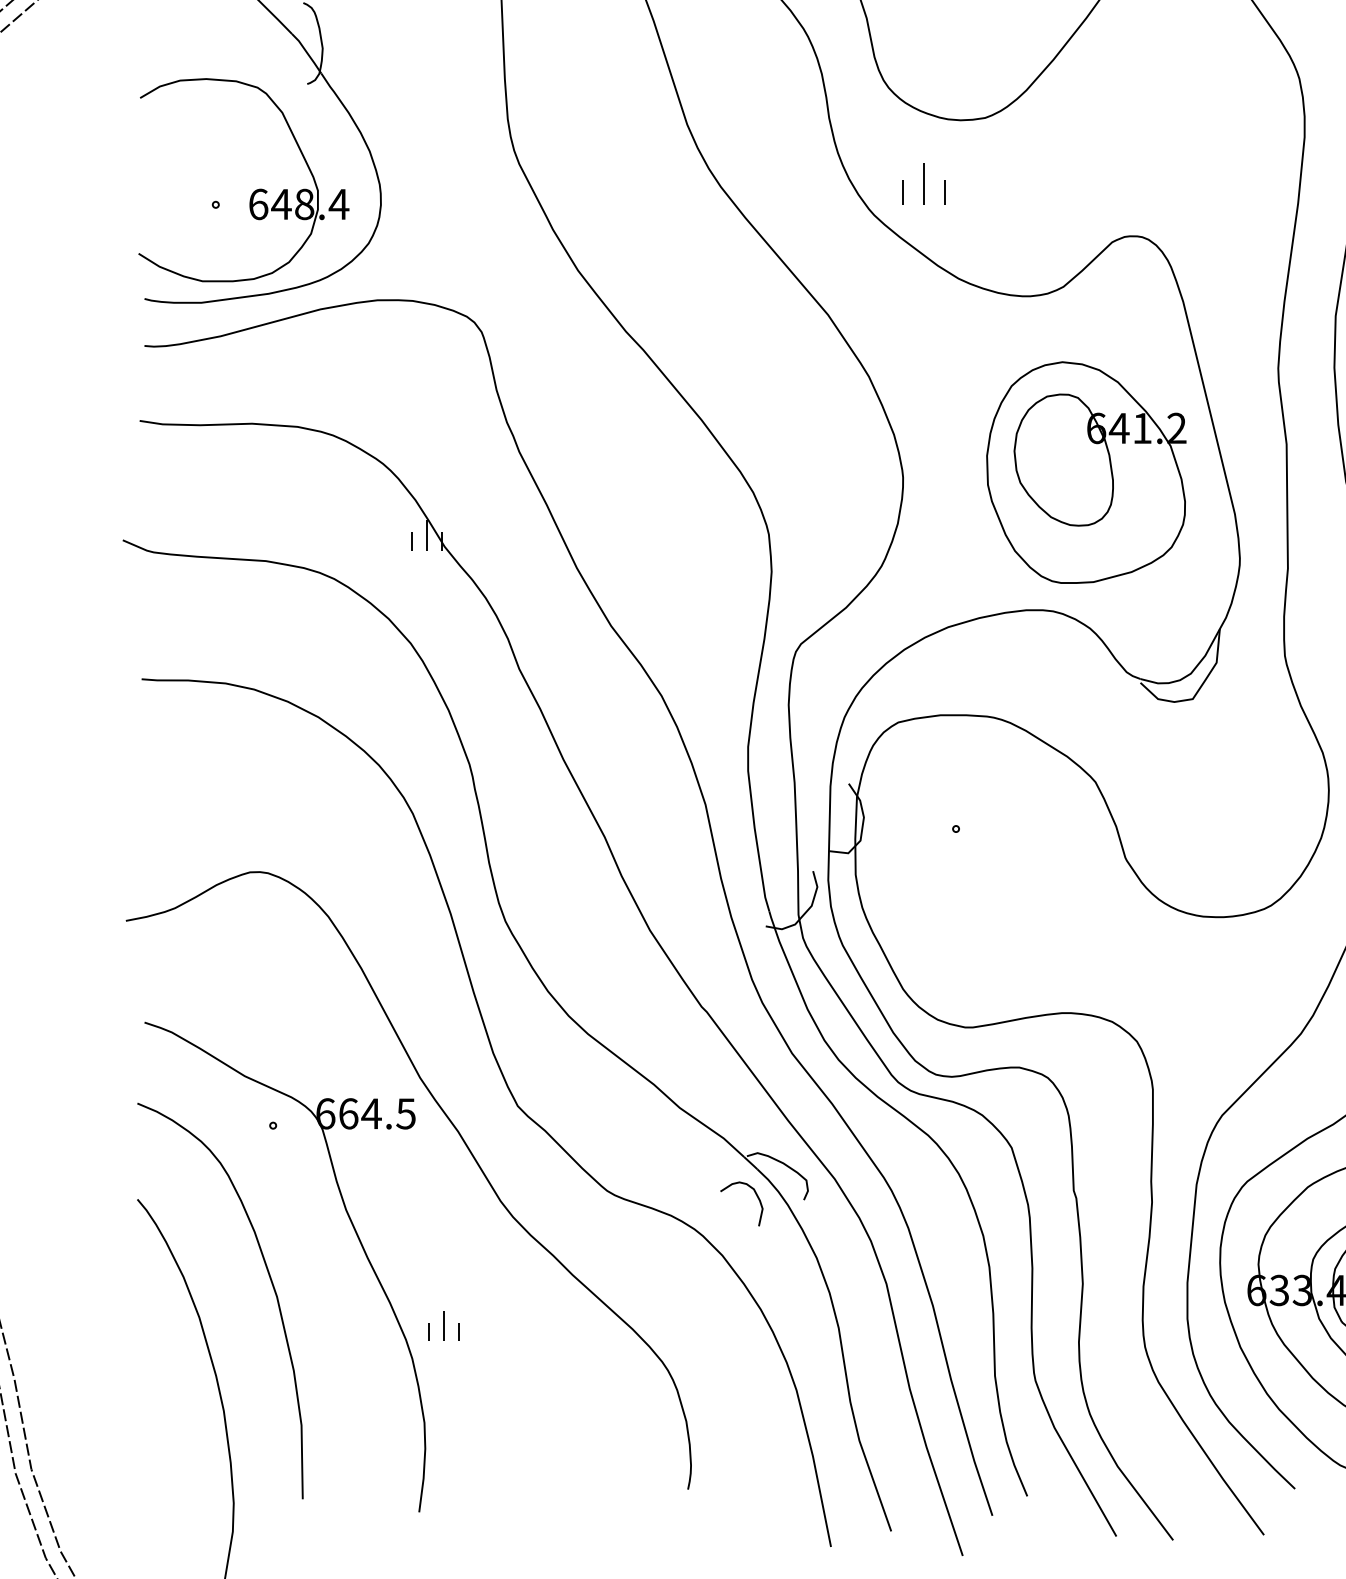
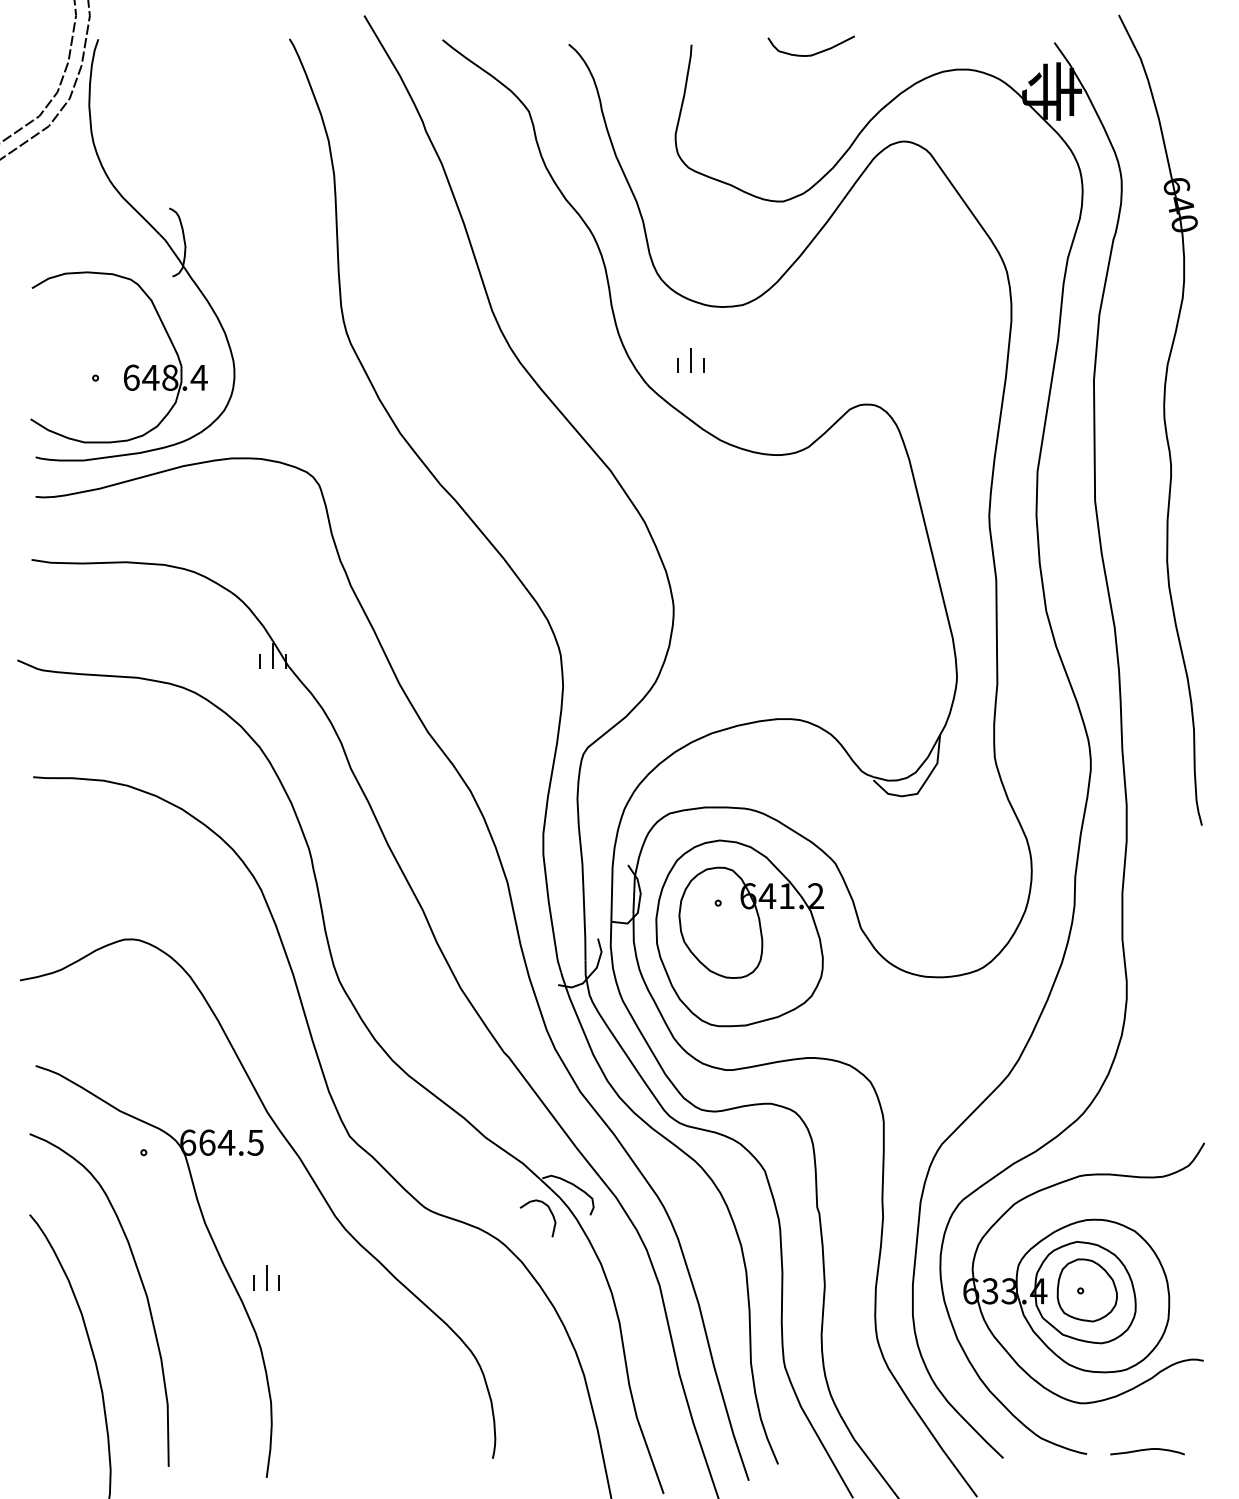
part: (923, 183) -> (690, 360), size x0.71
part: (1085, 472) -> (739, 933), moved
part: (443, 1325) -> (266, 1277), moved

